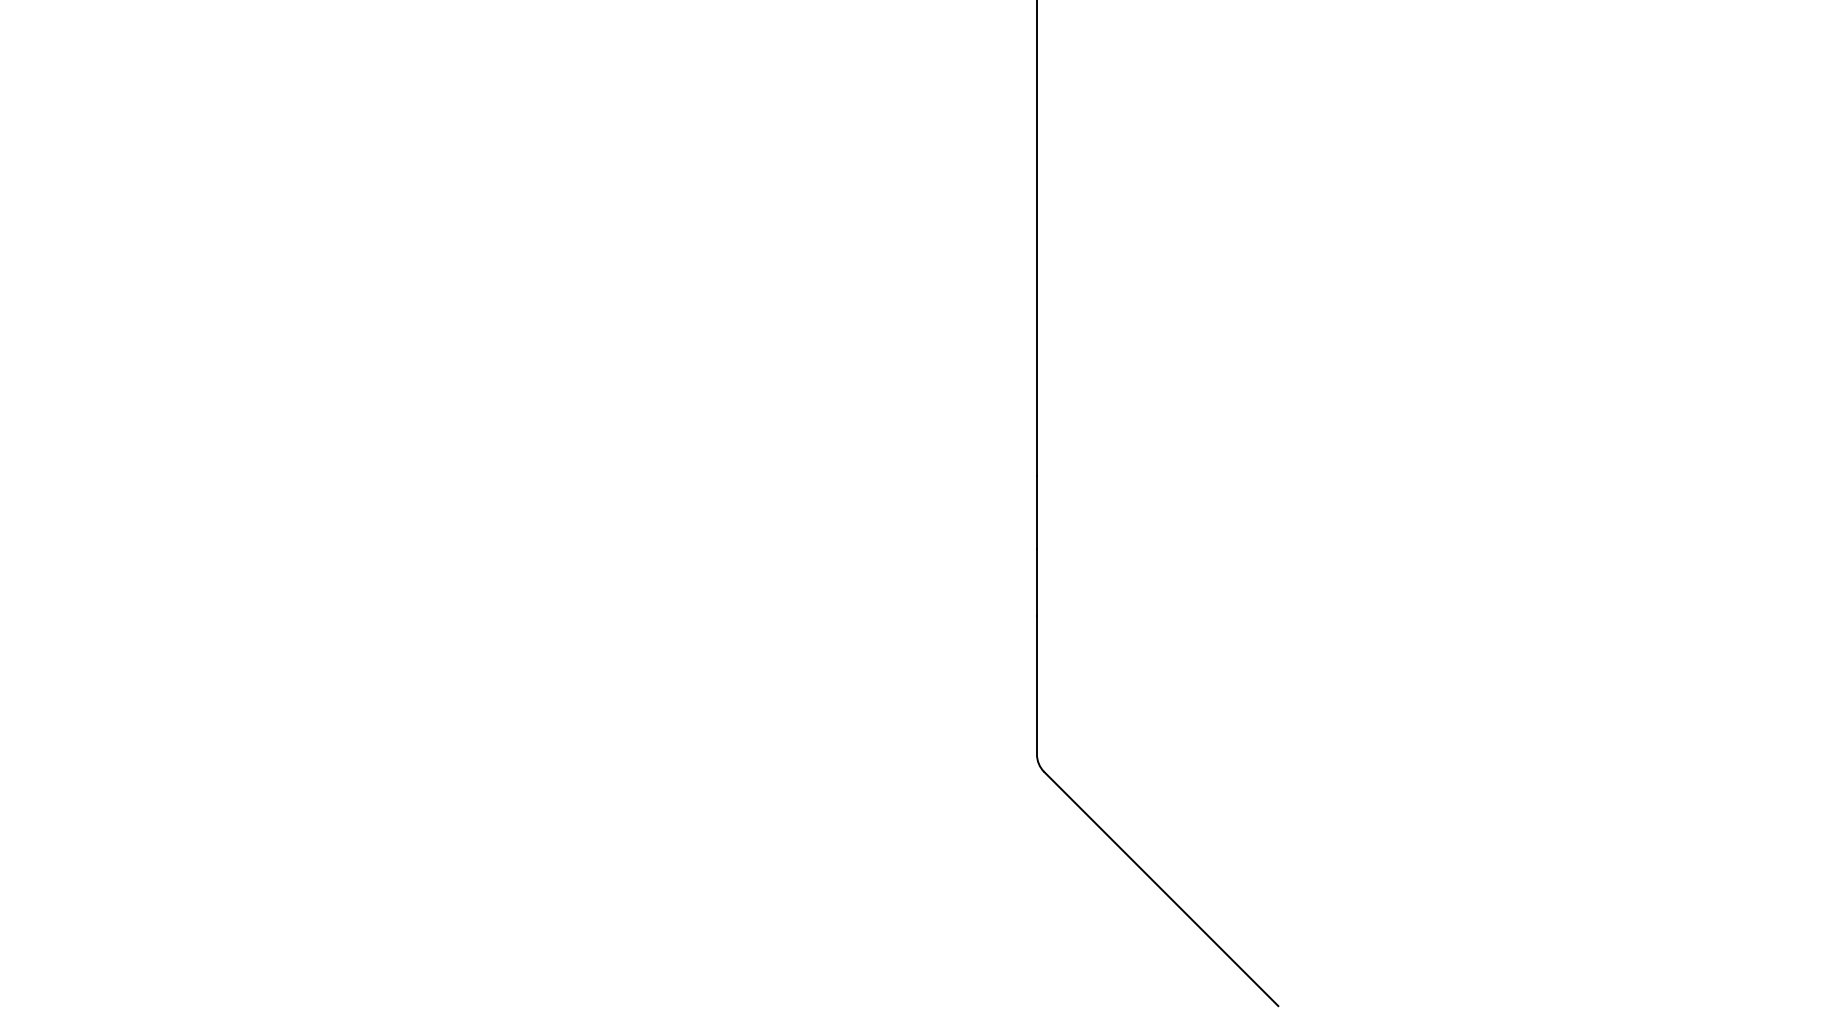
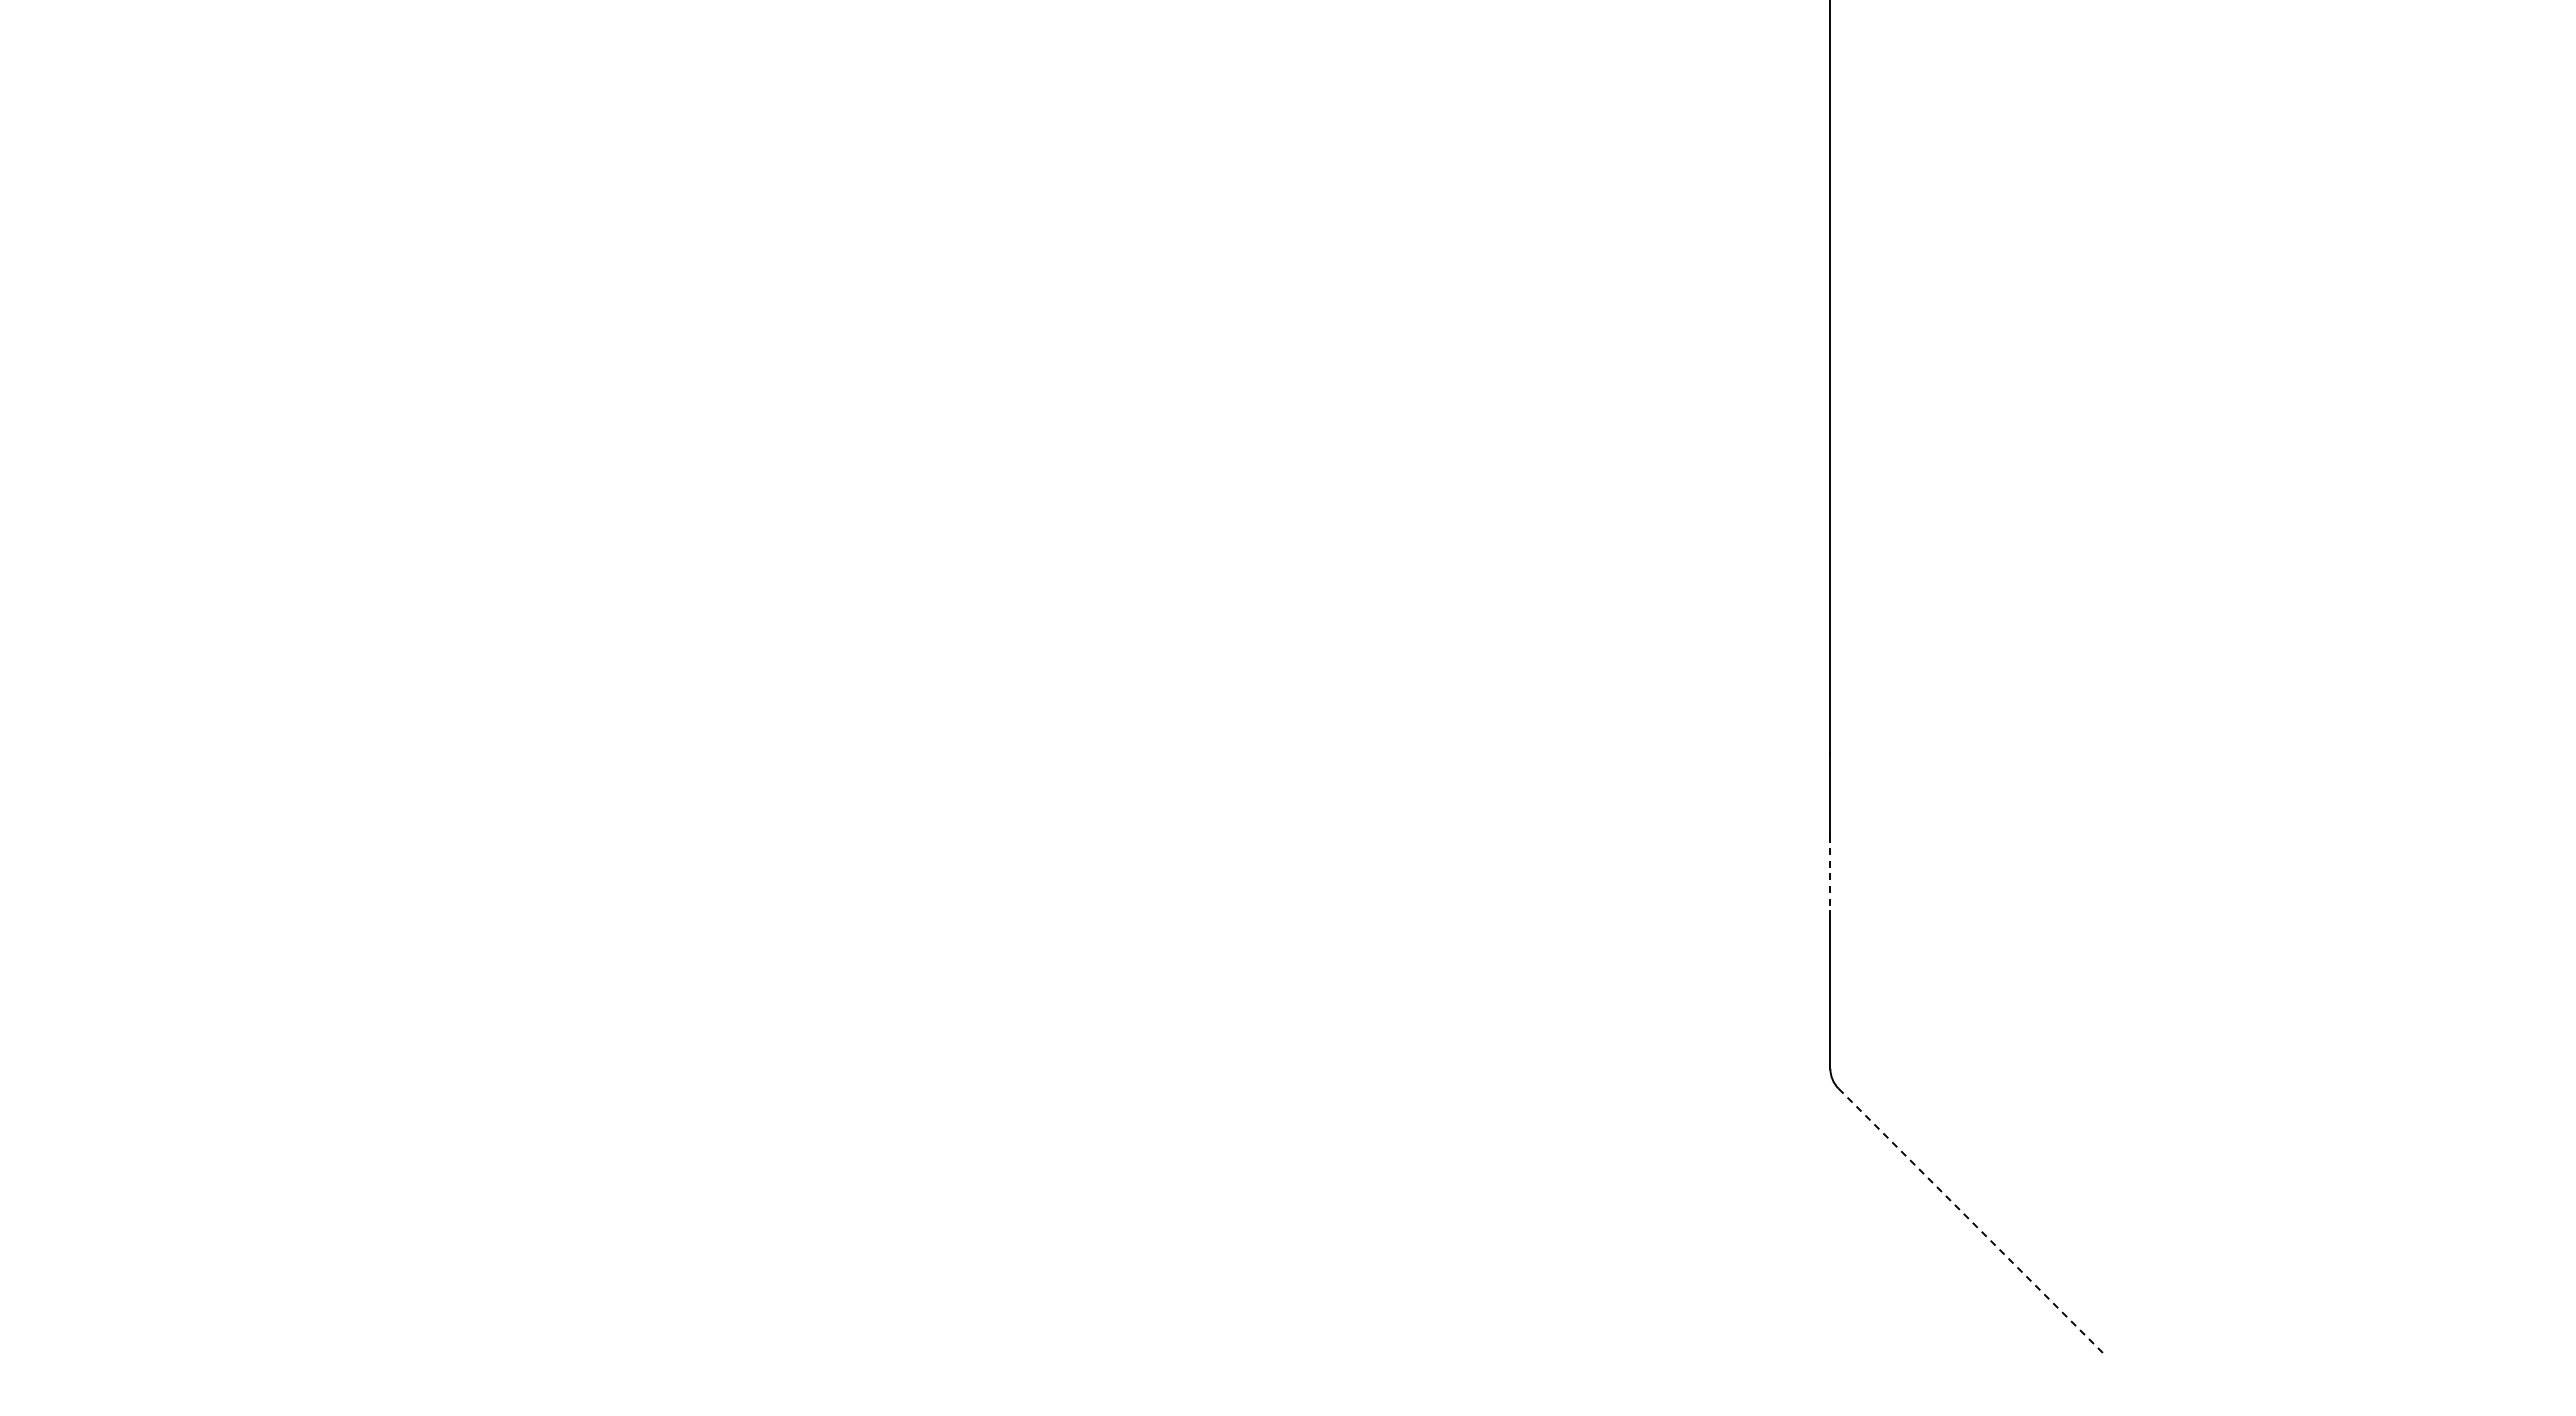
line: (1037, 582) -> (1830, 873), solid -> dashed
line: (1161, 889) -> (1971, 1221), solid -> dashed

